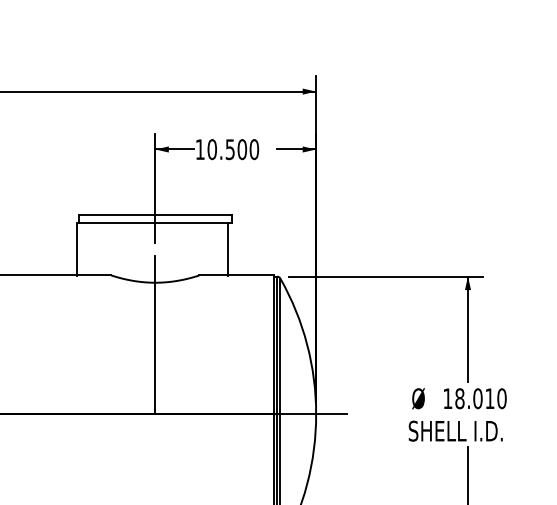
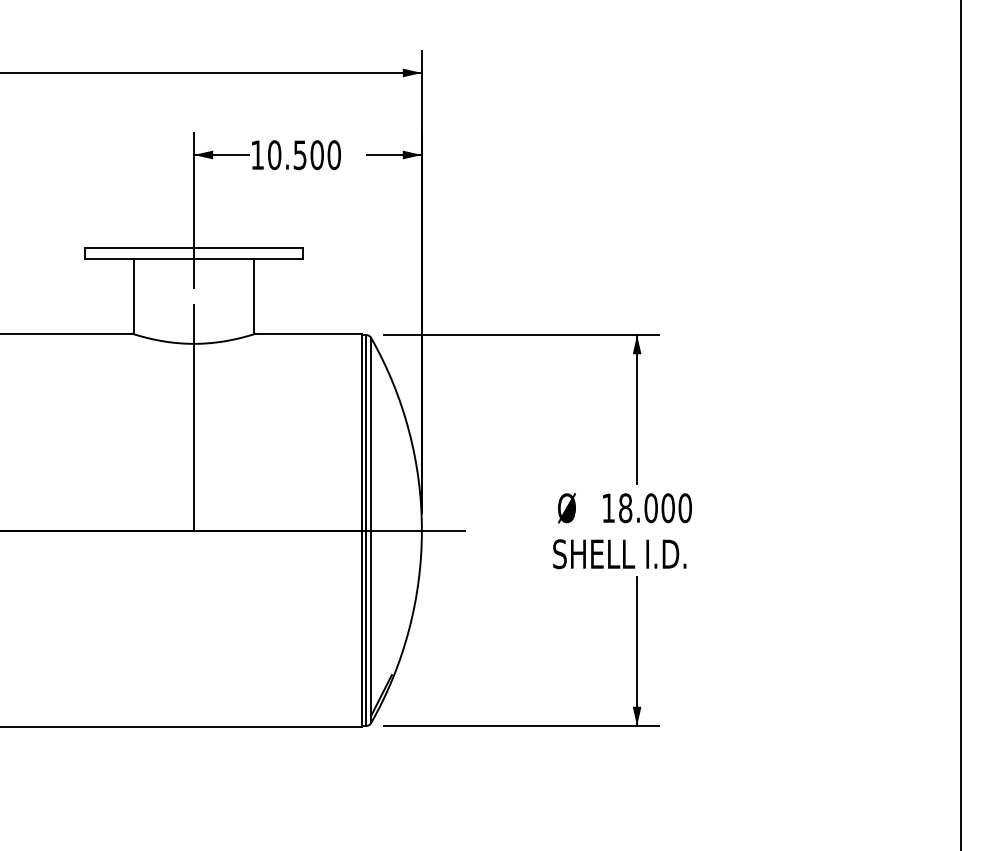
line: (77, 249) -> (134, 296), moved
line: (227, 249) -> (253, 296), moved
text: (489, 398) -> (667, 508), 18.010 -> 18.000

